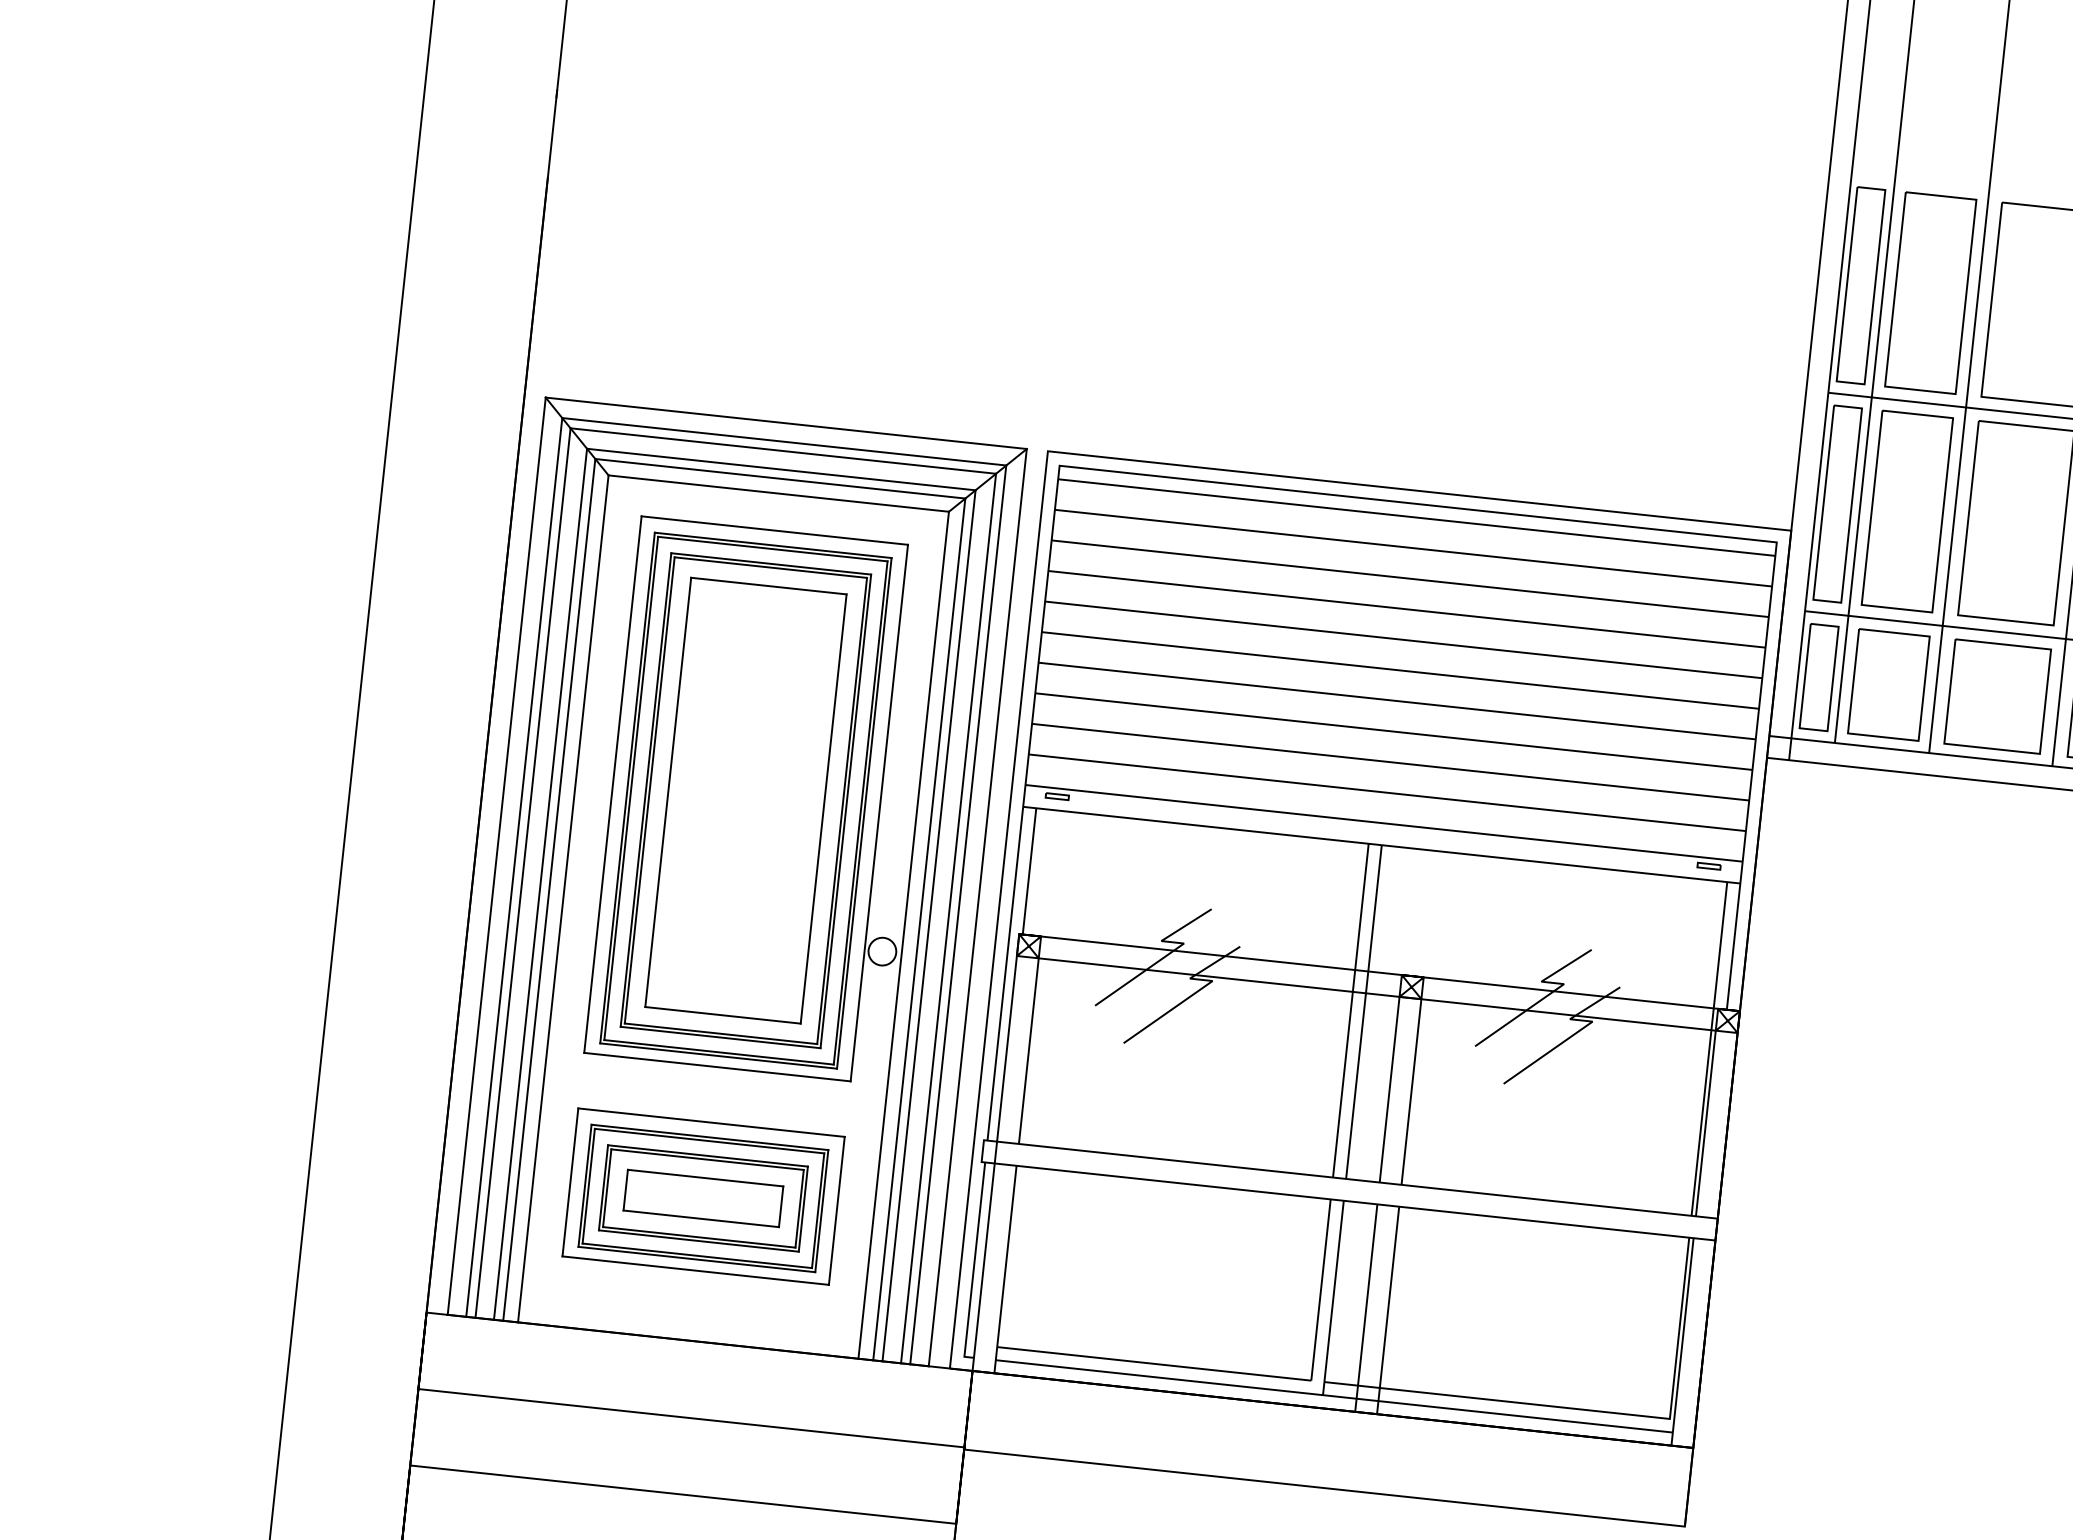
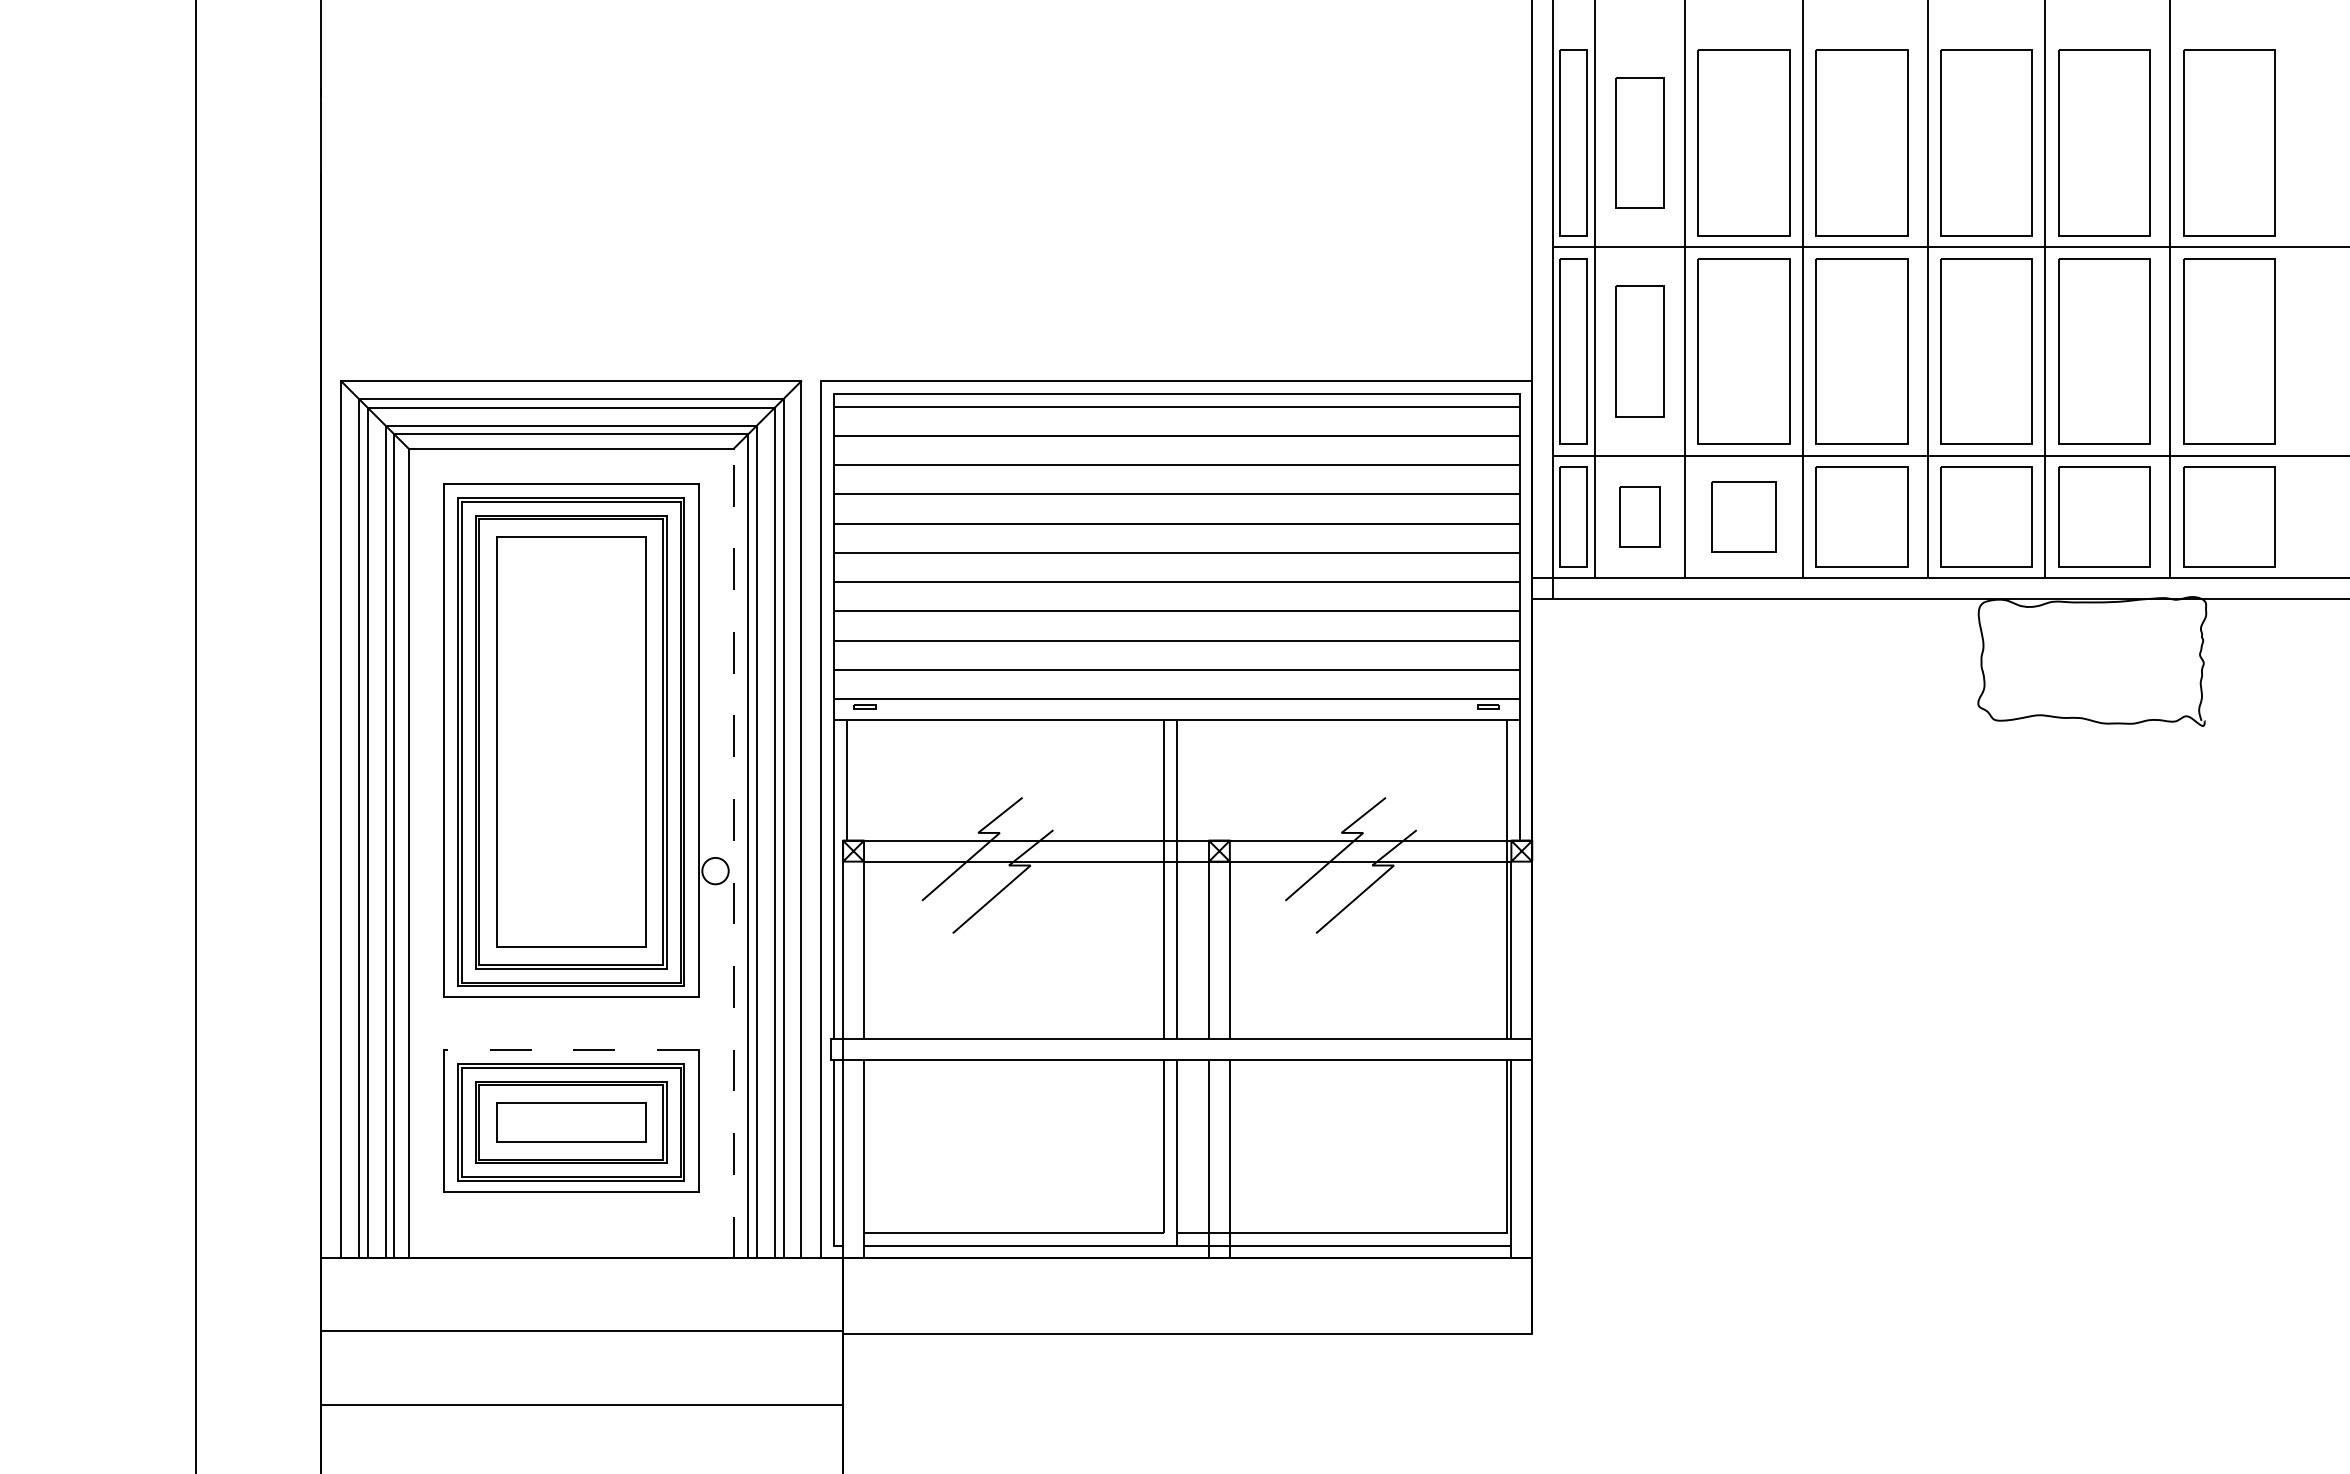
part: (1930, 292) -> (1639, 142), size x0.7
part: (1906, 511) -> (1639, 351), size x0.7
part: (1888, 684) -> (1639, 516), size x0.6
part: (1997, 695) -> (1743, 516), size x0.7
line: (904, 935) -> (734, 853), solid -> dashed
line: (710, 1123) -> (570, 1050), solid -> dashed

